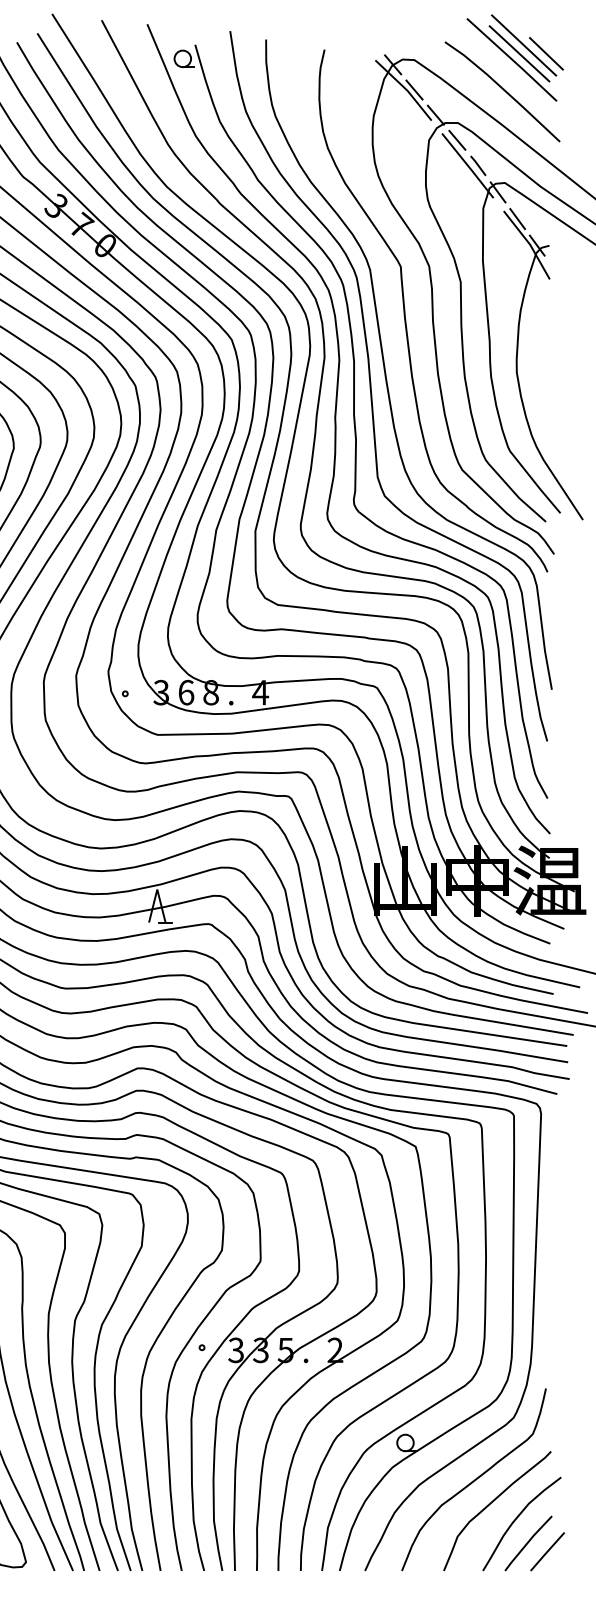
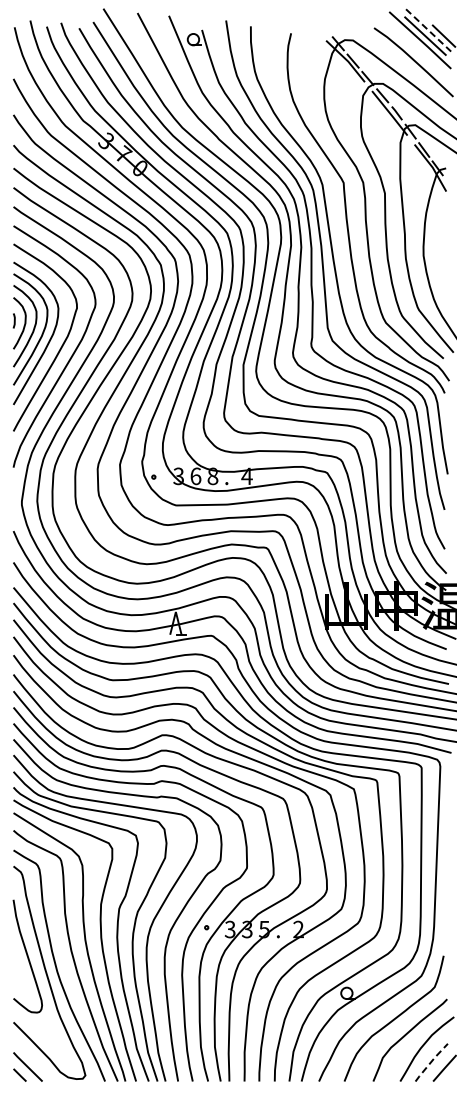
line: (523, 45) -> (428, 30), solid -> dashed
line: (528, 1541) -> (431, 1061), solid -> dashed

